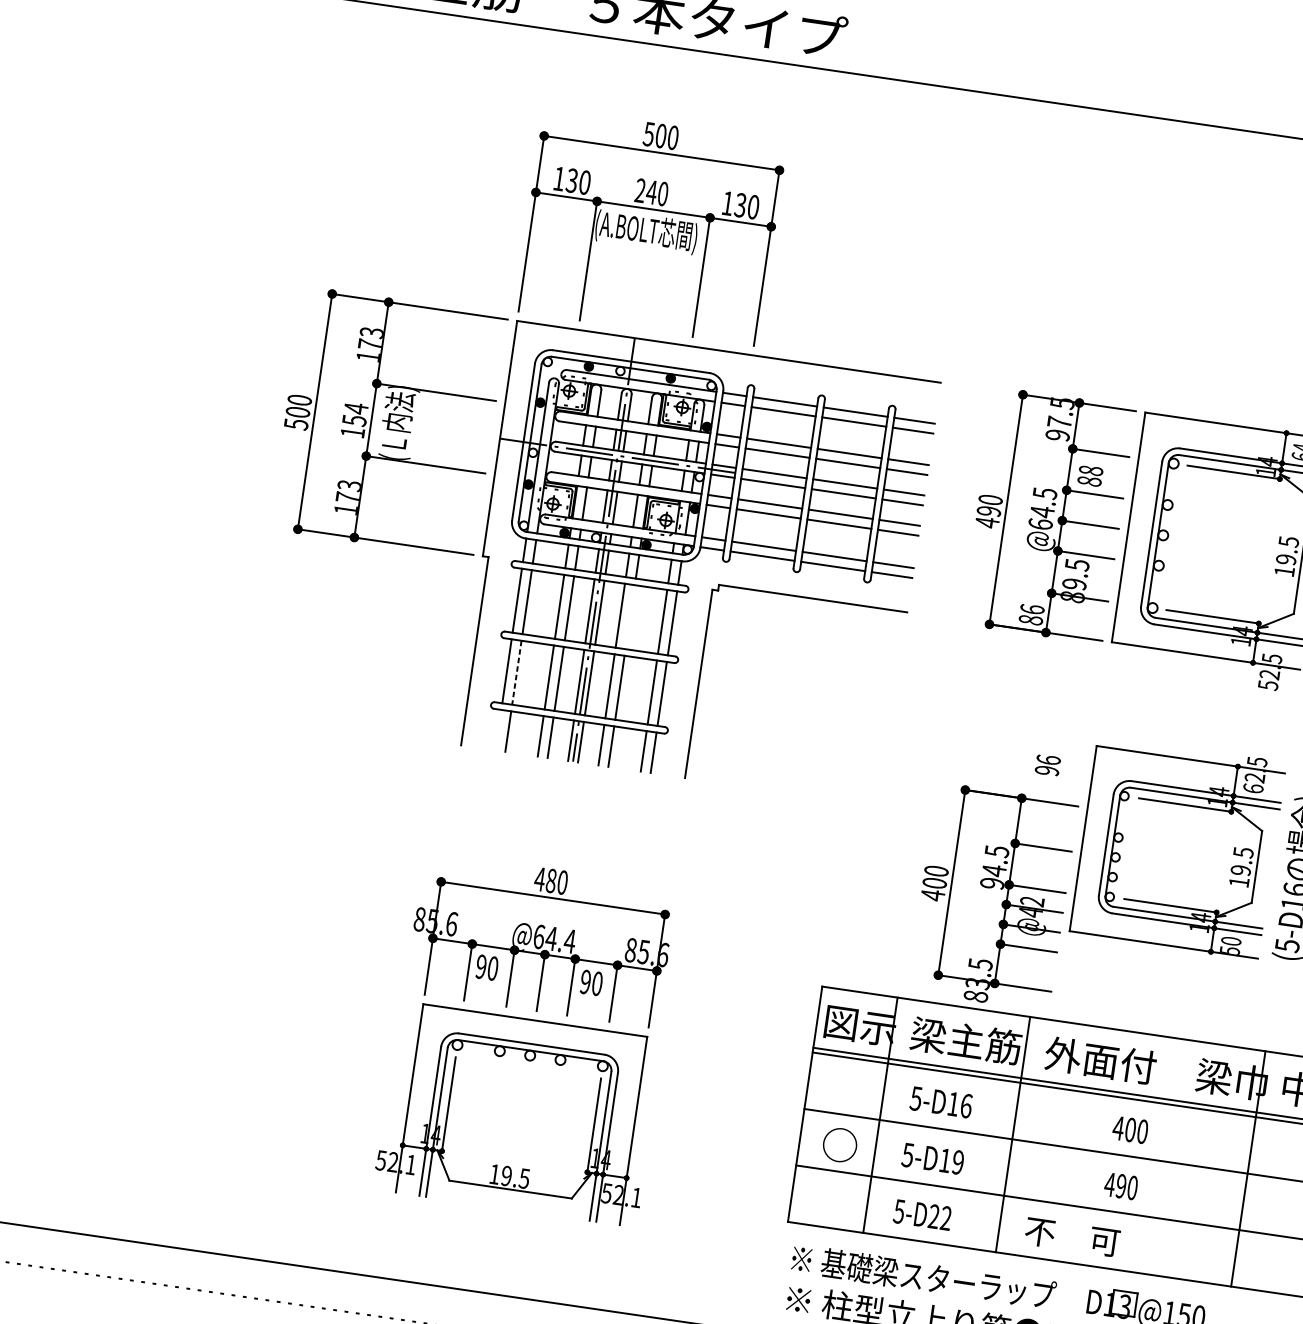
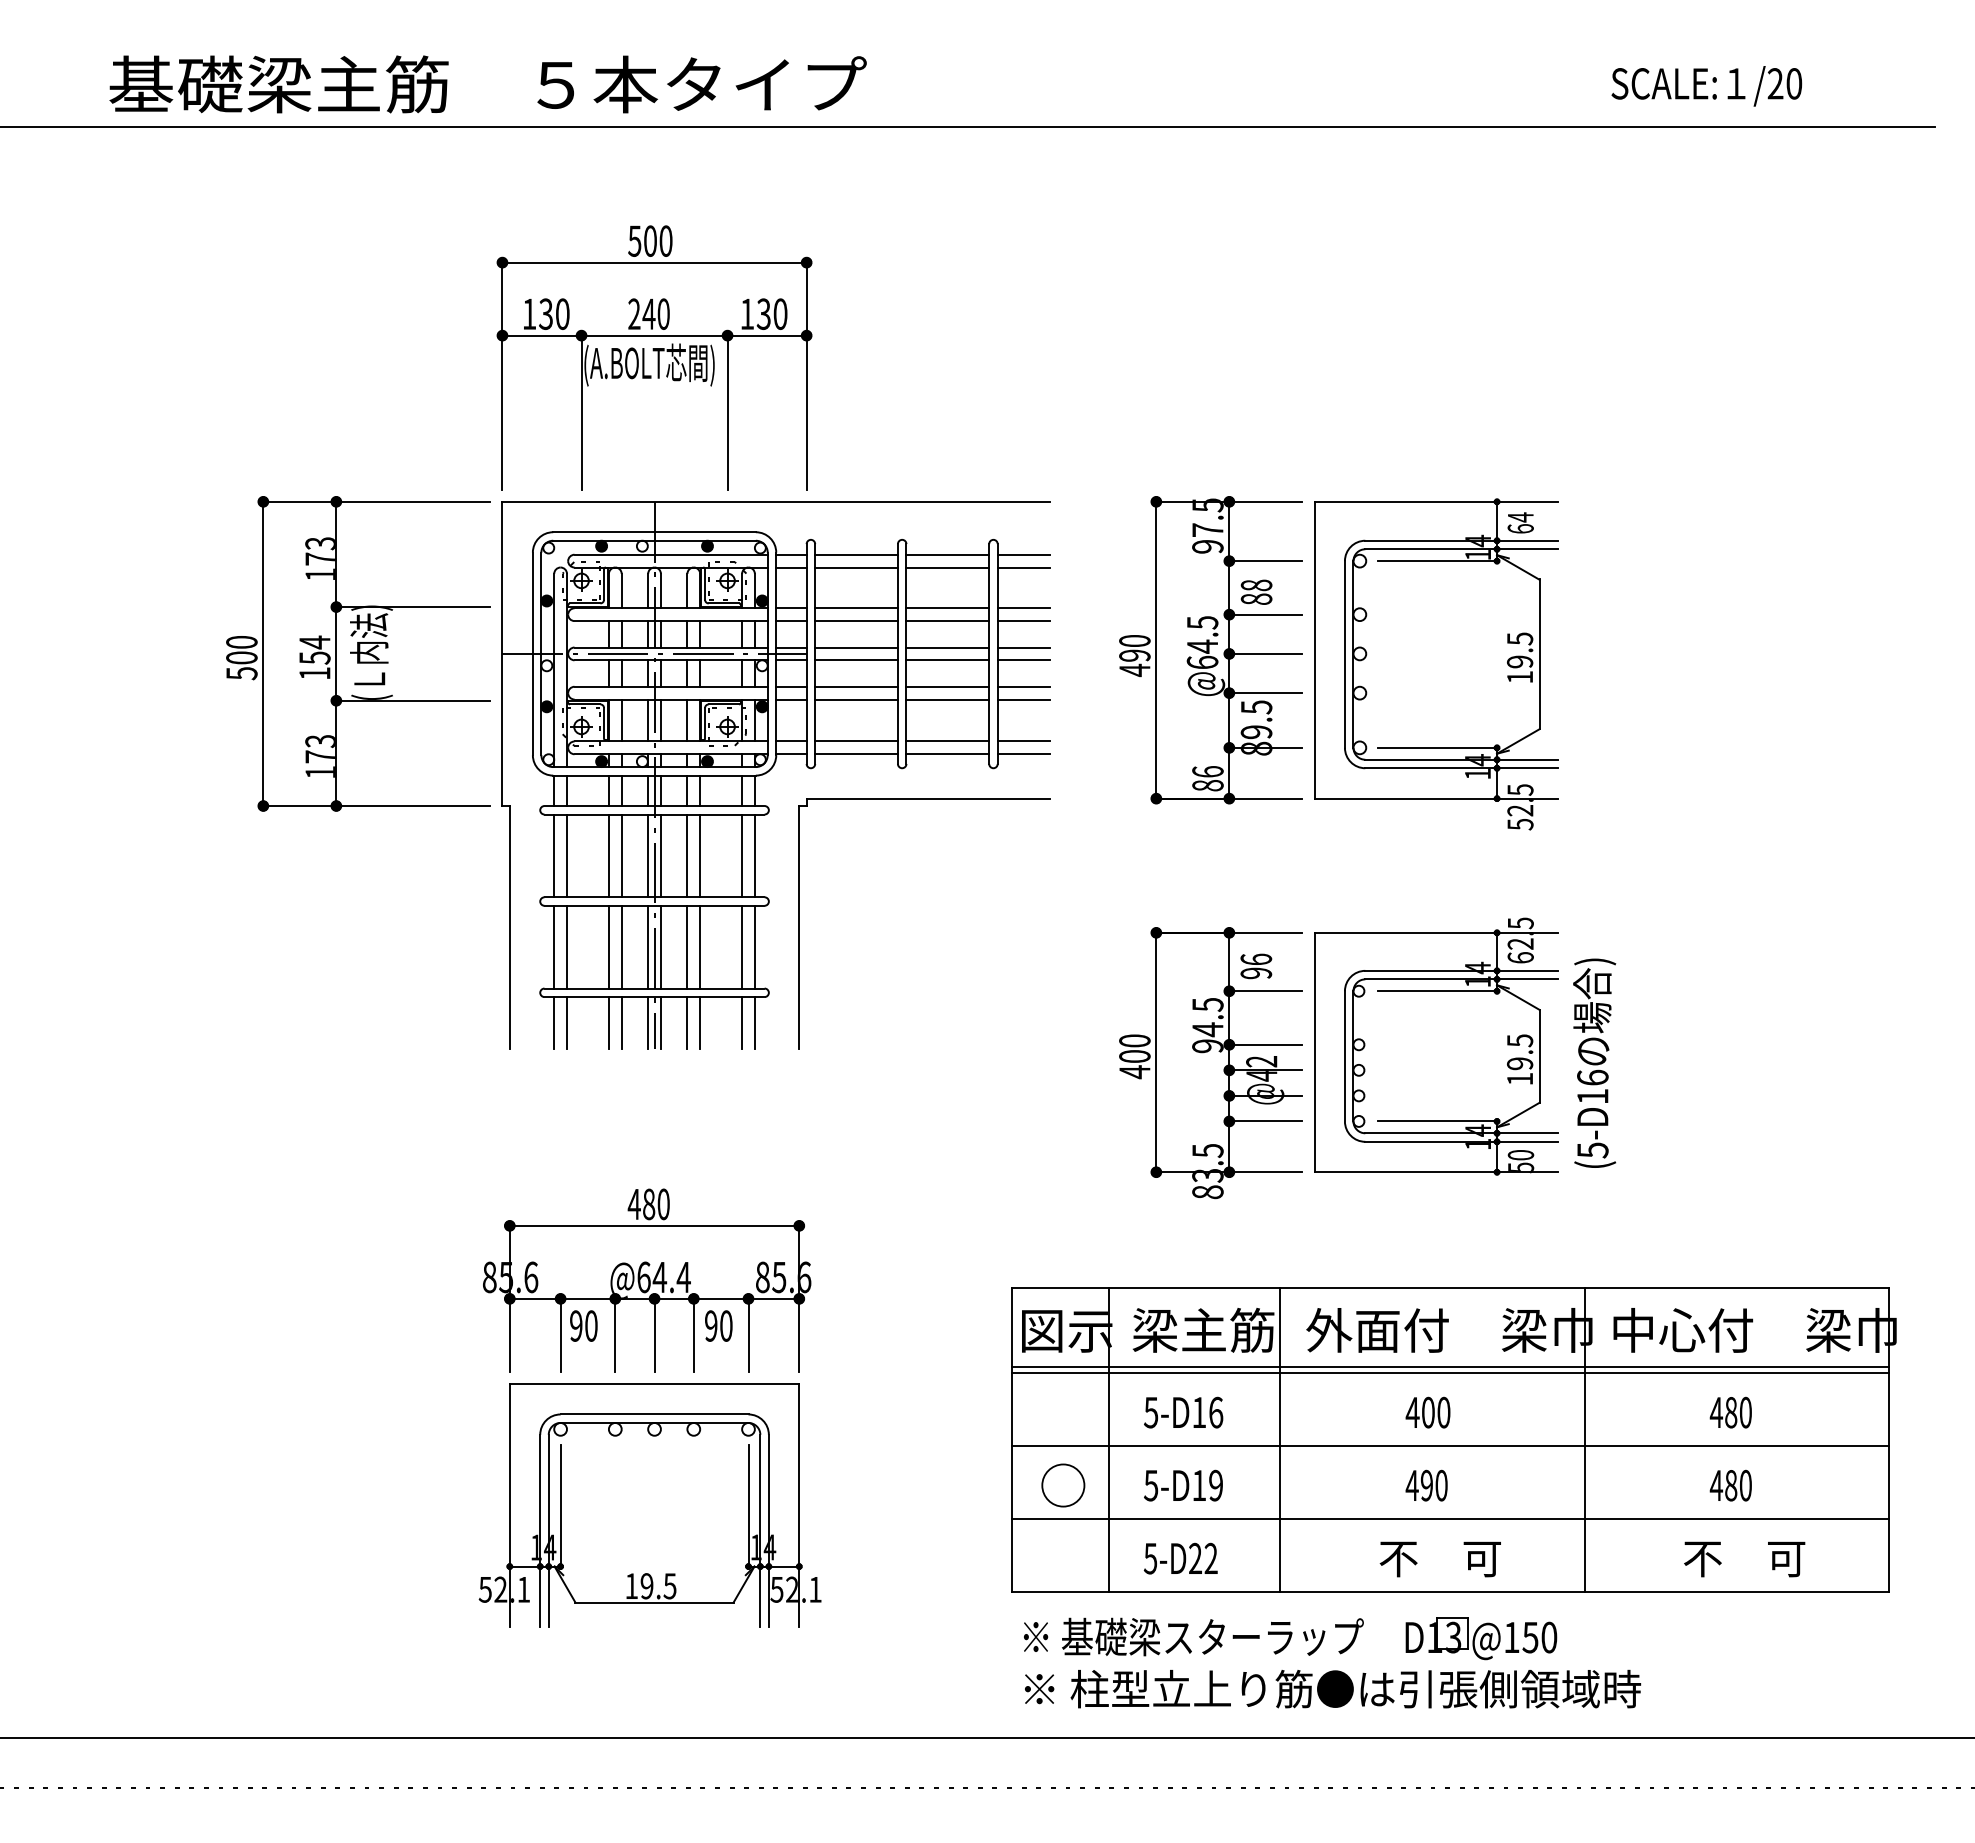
line: (630, 616) -> (700, 855), added
line: (517, 673) -> (567, 947), dashed -> solid
line: (498, 730) -> (554, 1023), added
part: (992, 897) -> (1210, 1063), moved
text: (1071, 1237) -> (1439, 1559), moved

